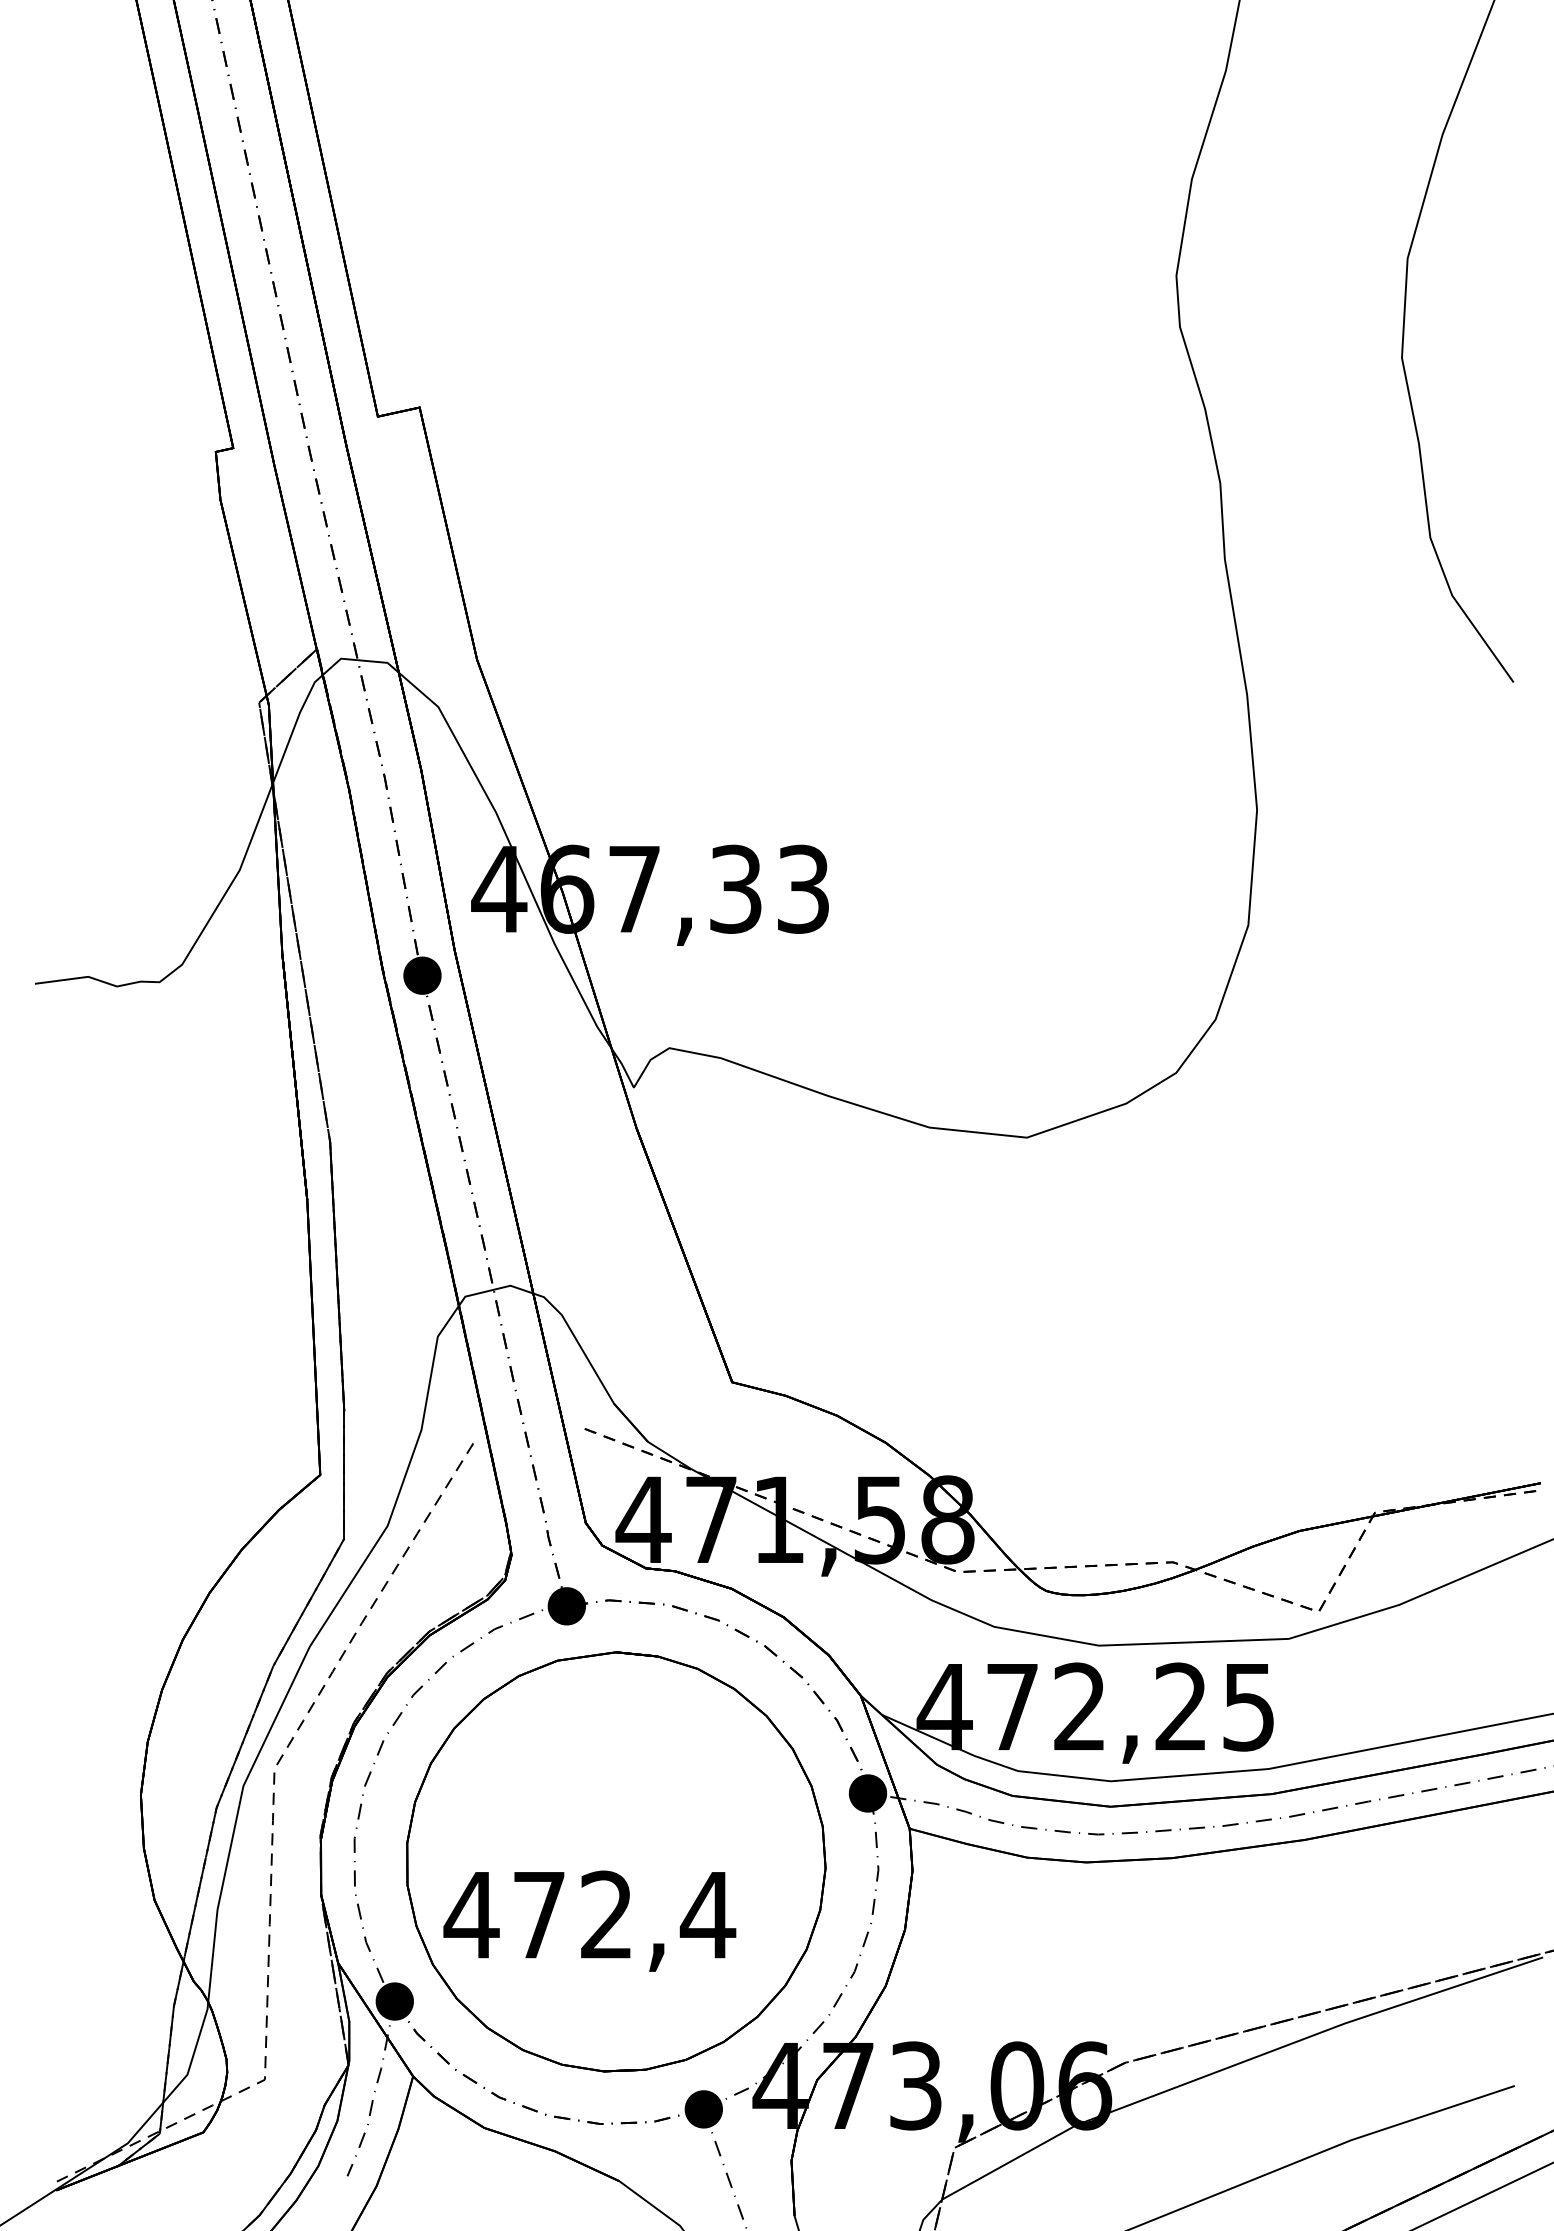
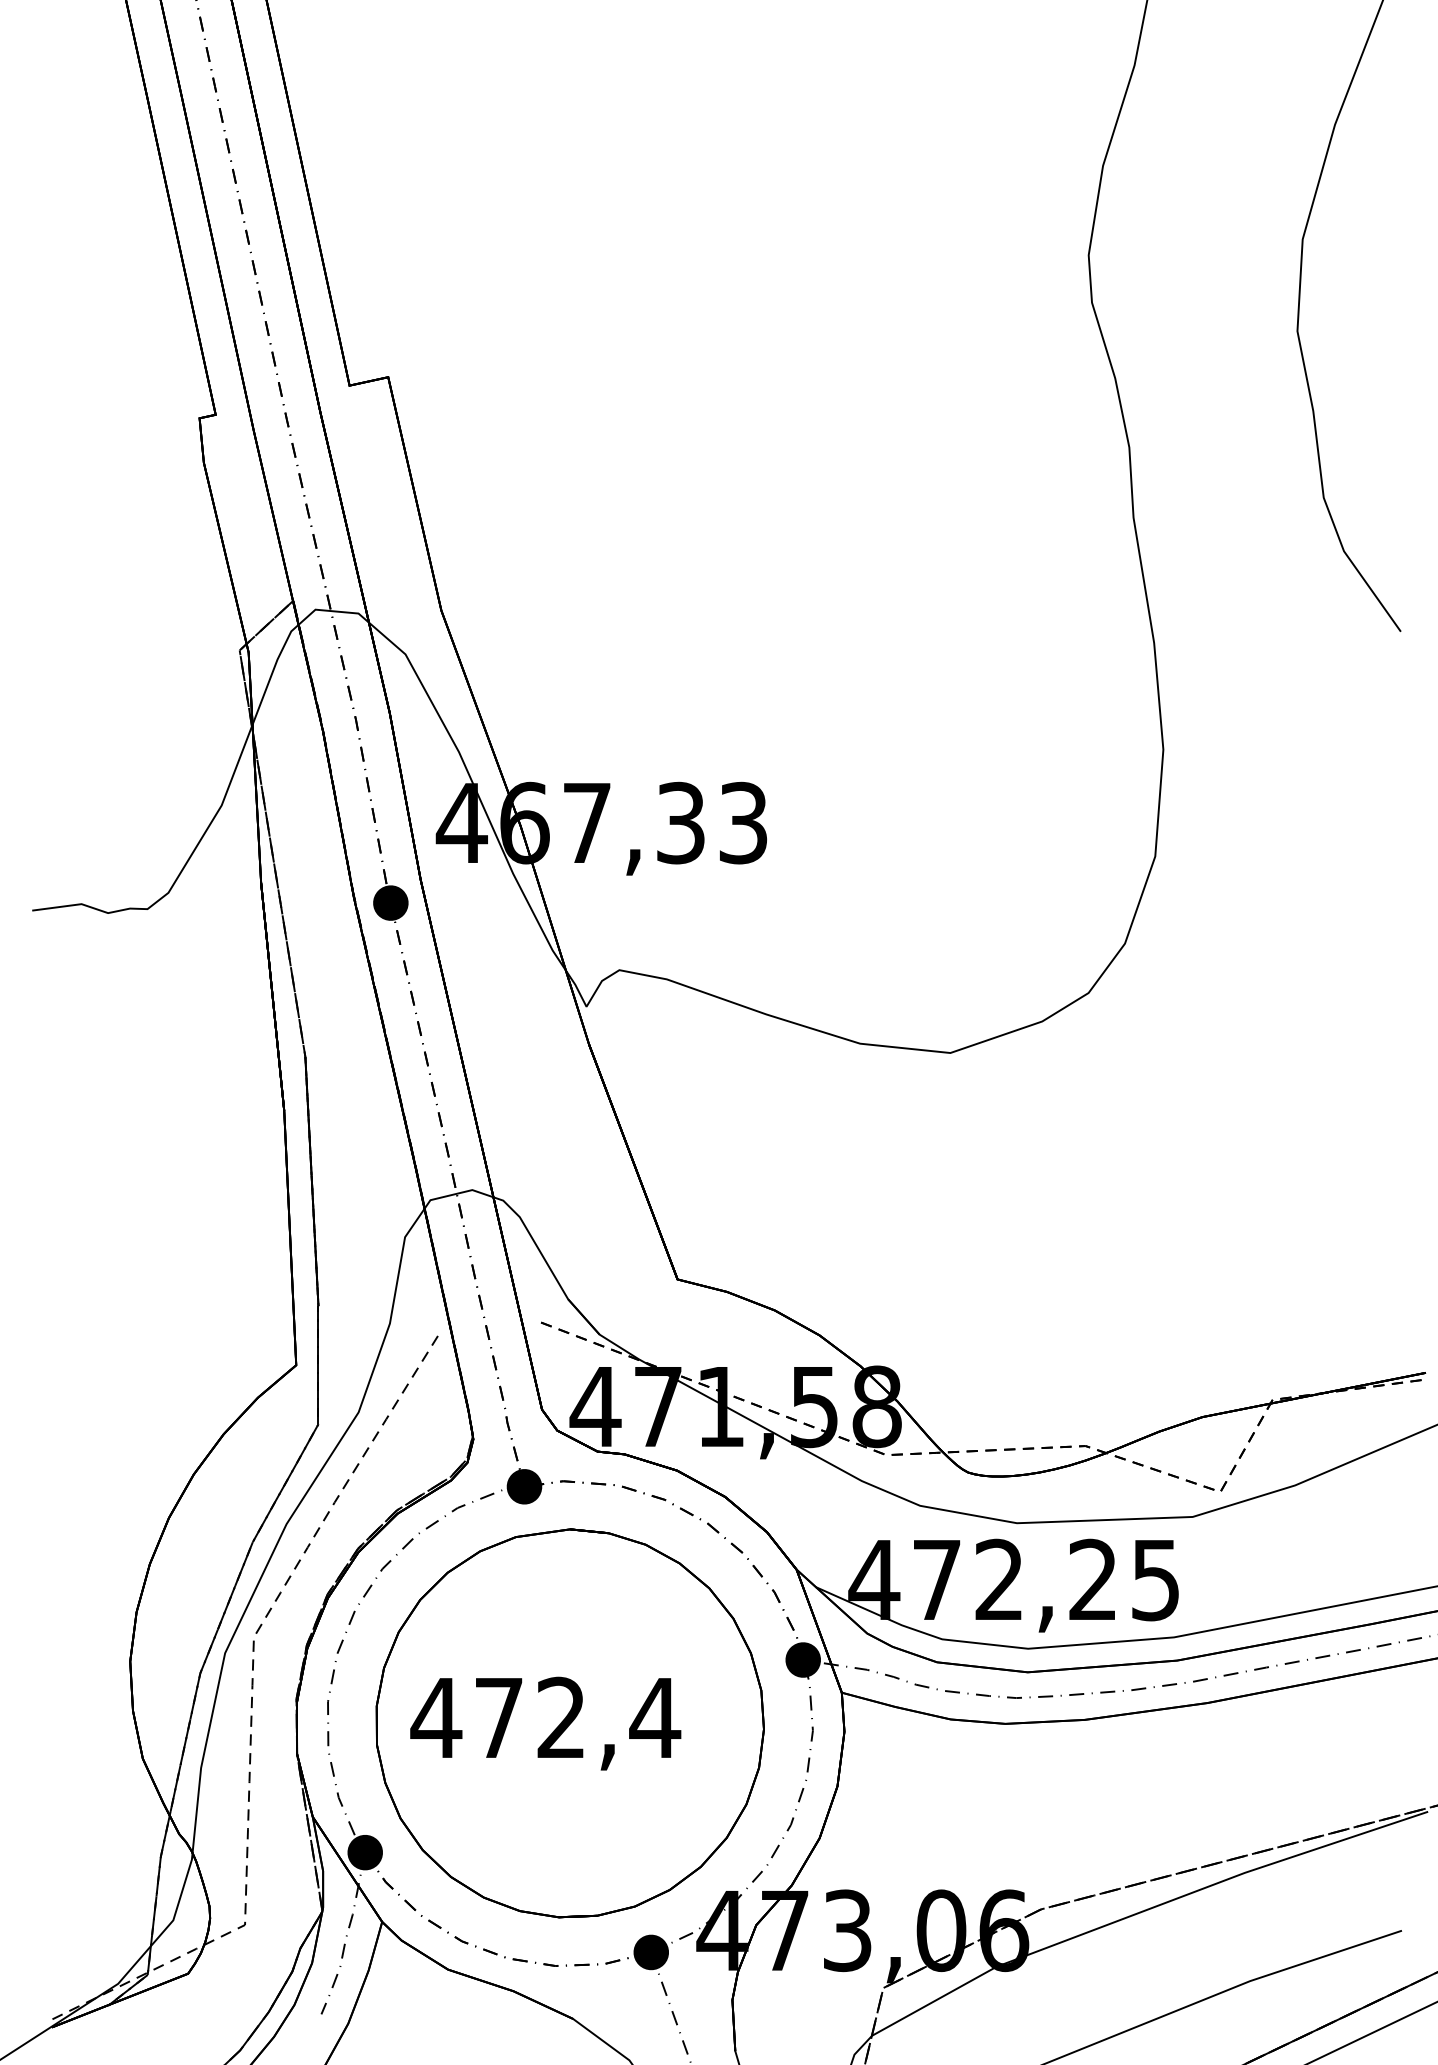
text: (589, 1920) -> (545, 1722), moved

